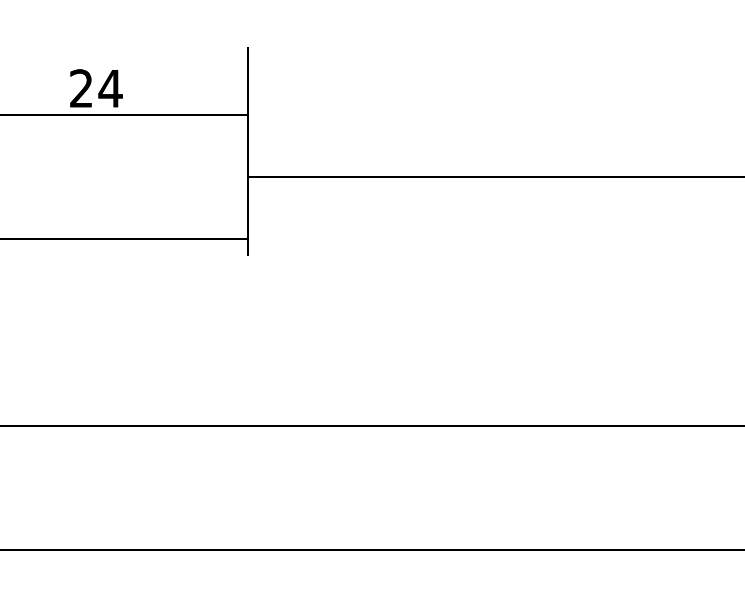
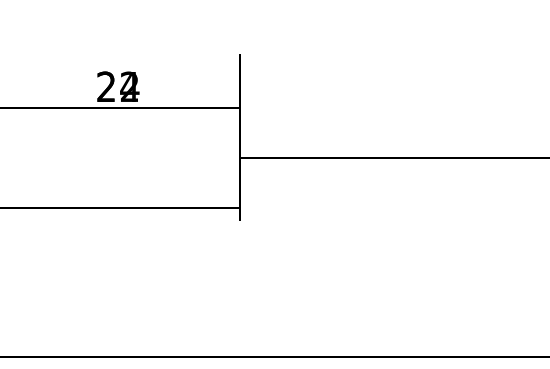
text: (110, 88) -> (129, 86), 24 -> 22

